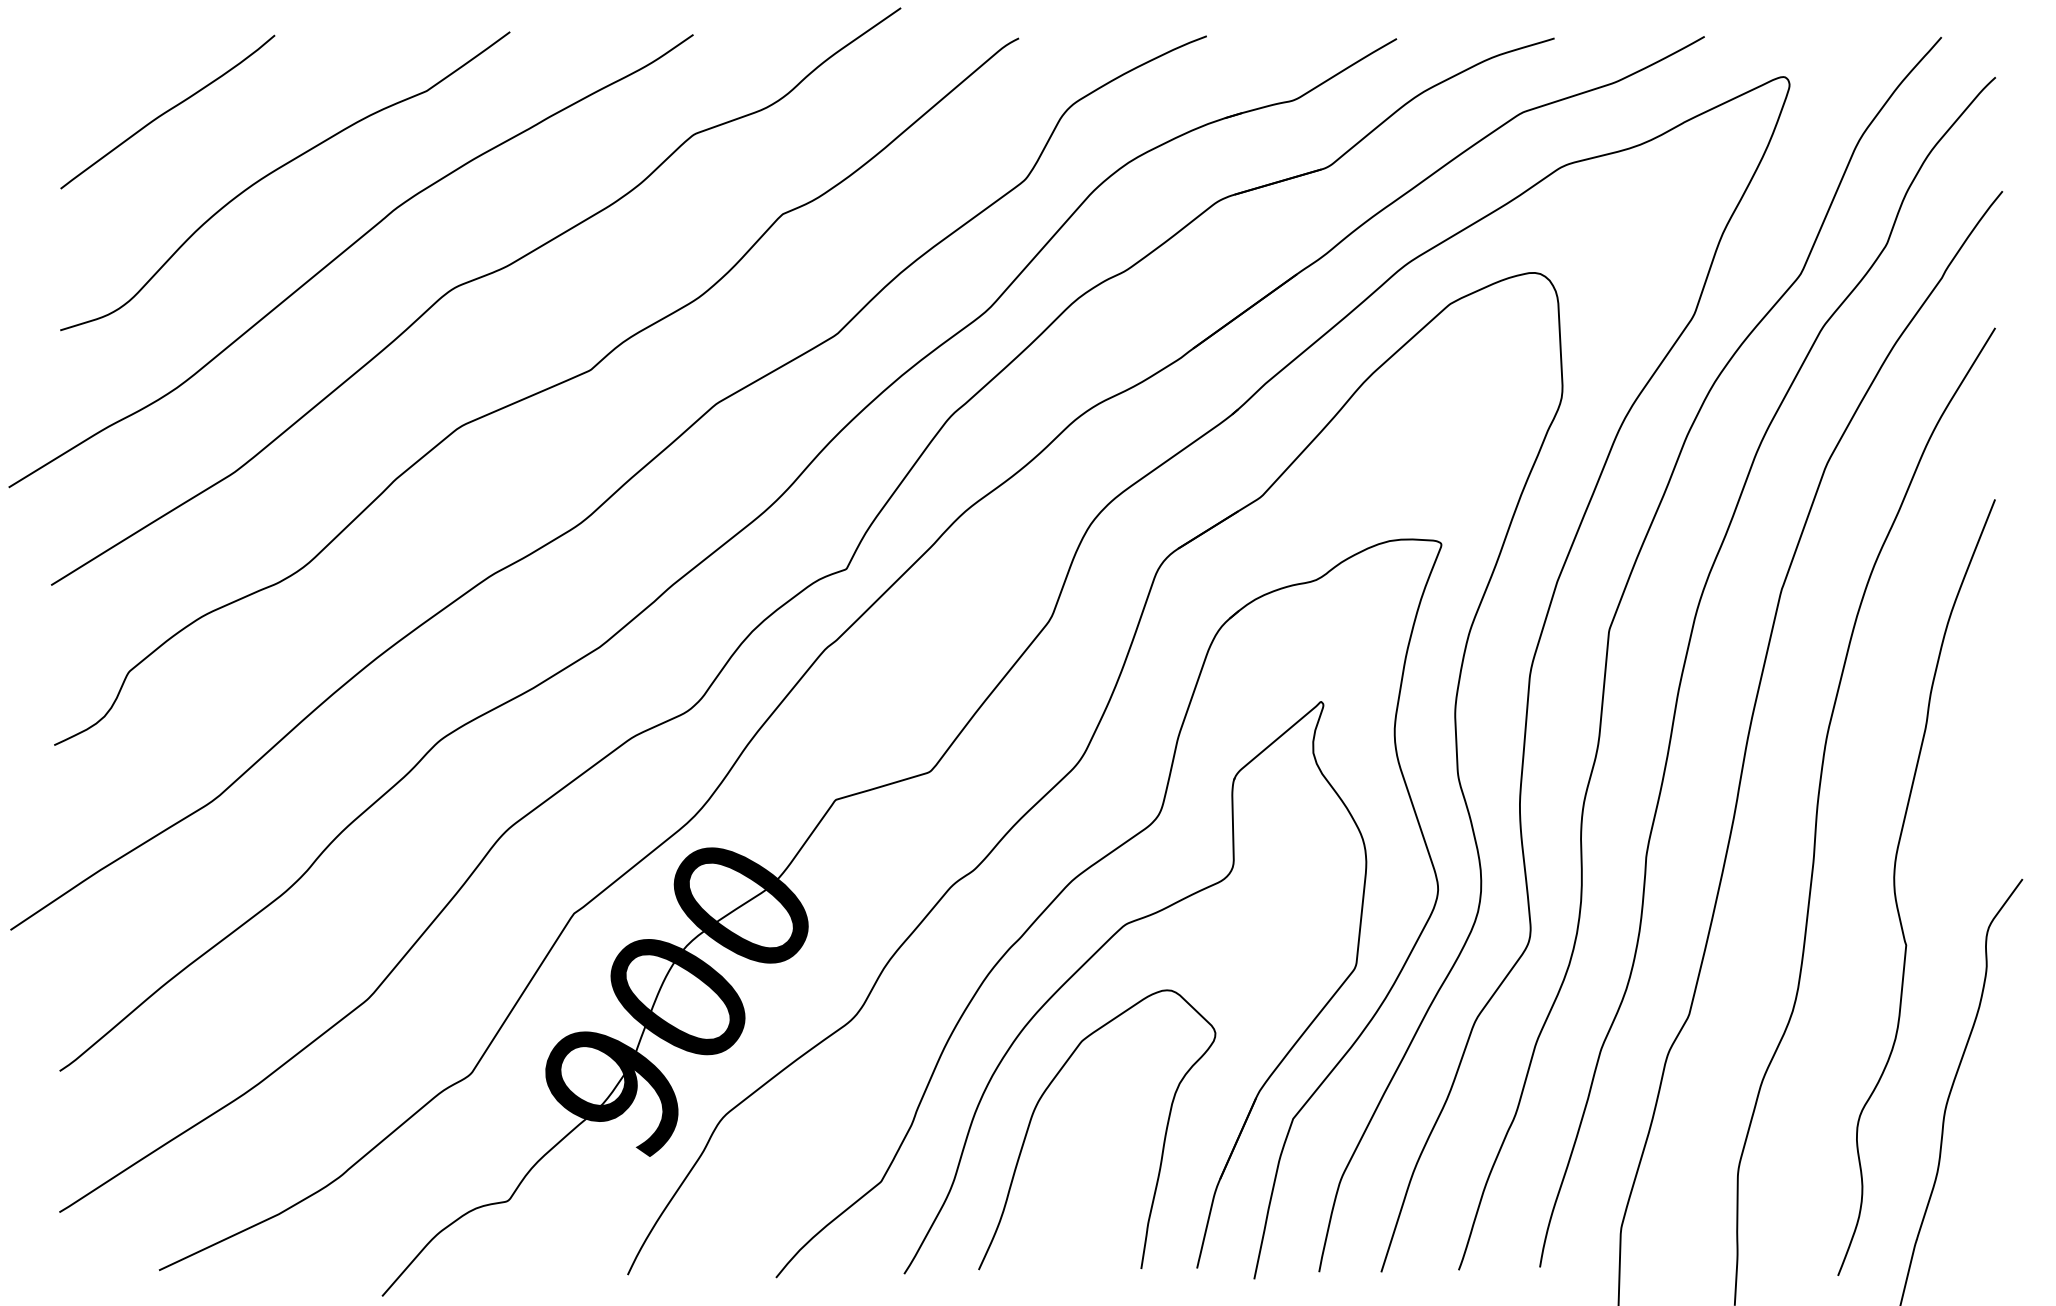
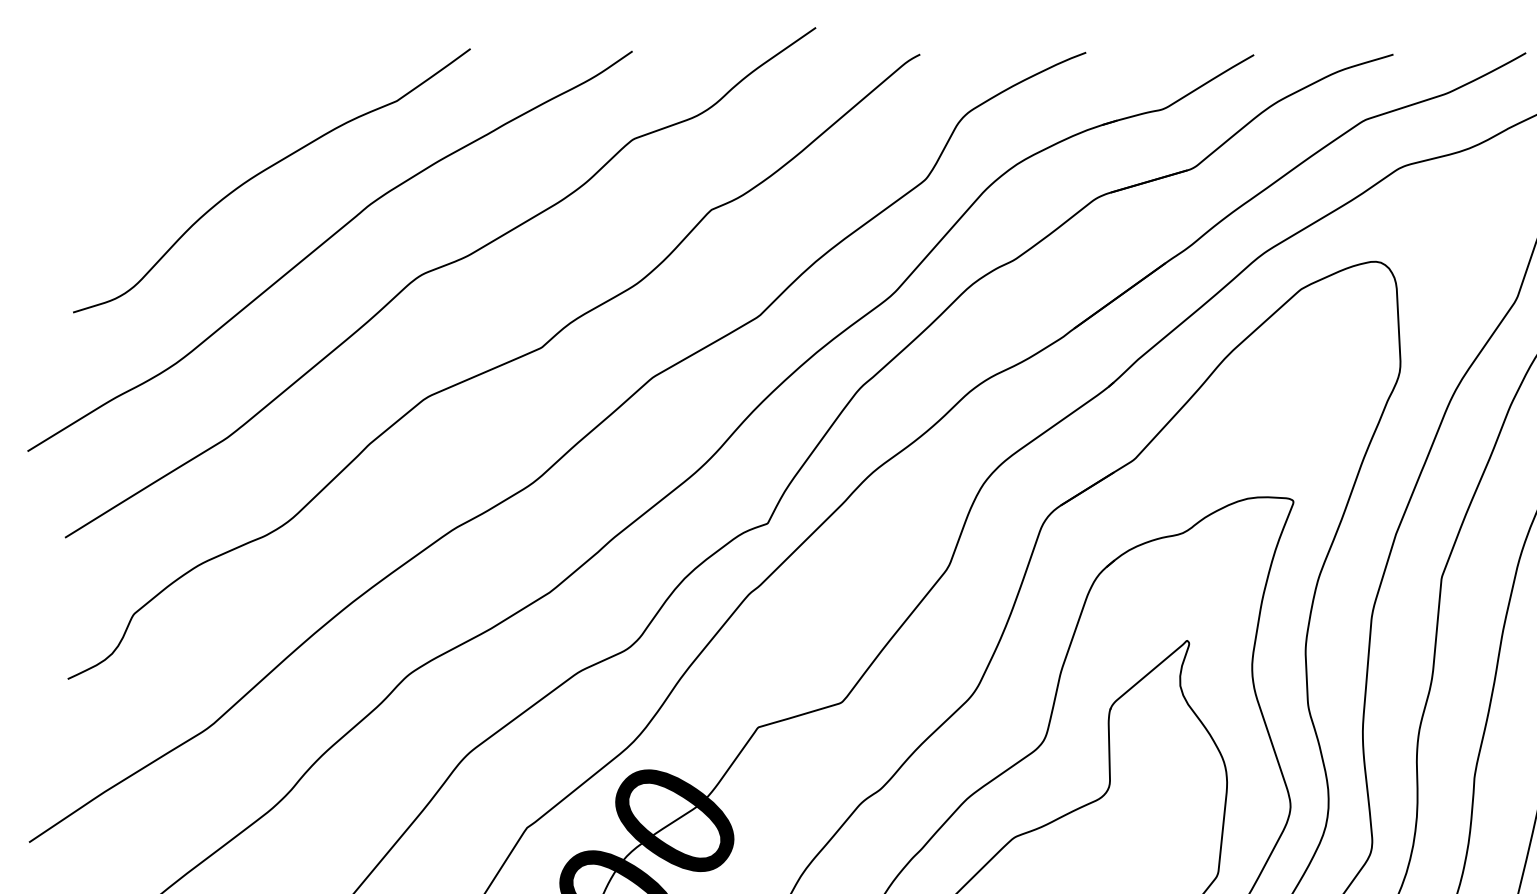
curve: (167, 111) -> (167, 119), removed

